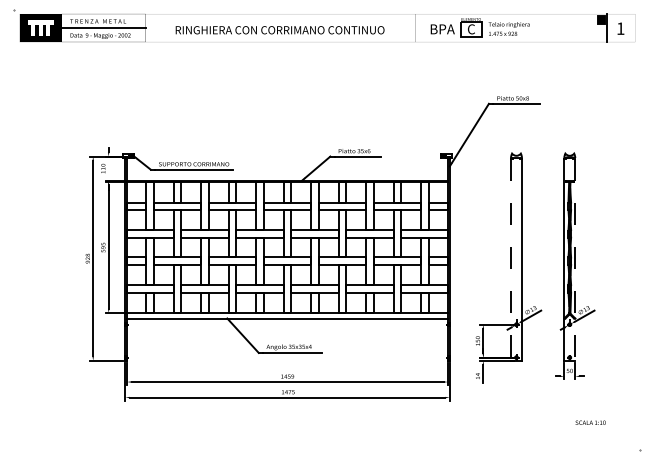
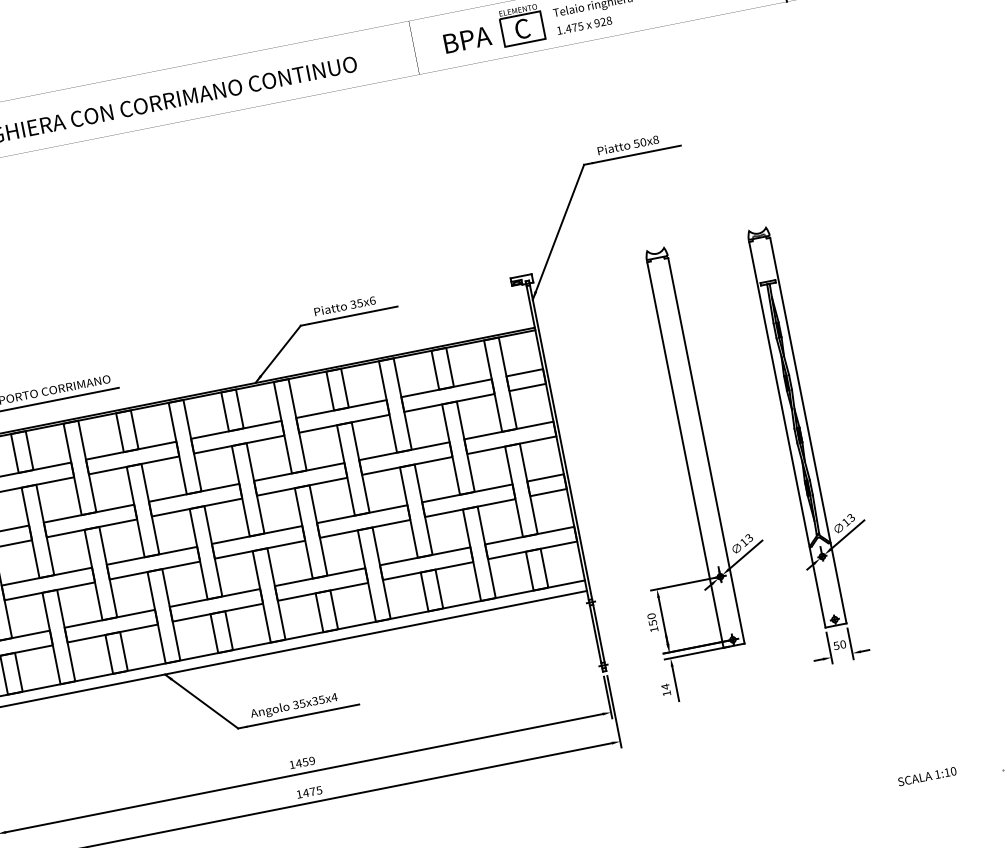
line: (510, 259) -> (684, 454), dashed -> solid
line: (575, 259) -> (808, 429), dashed -> solid
text: (590, 422) -> (926, 776), moved

